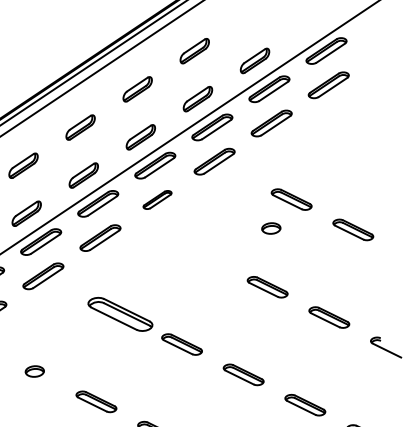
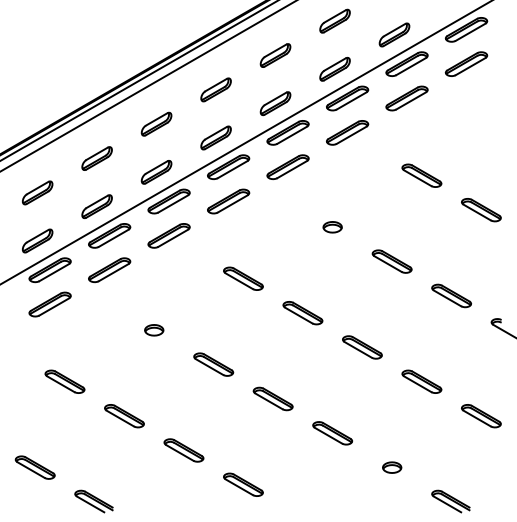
part: (157, 200) -> (287, 167), size x1.43
part: (271, 228) -> (332, 227), moved
part: (120, 313) -> (243, 278), size x0.62

